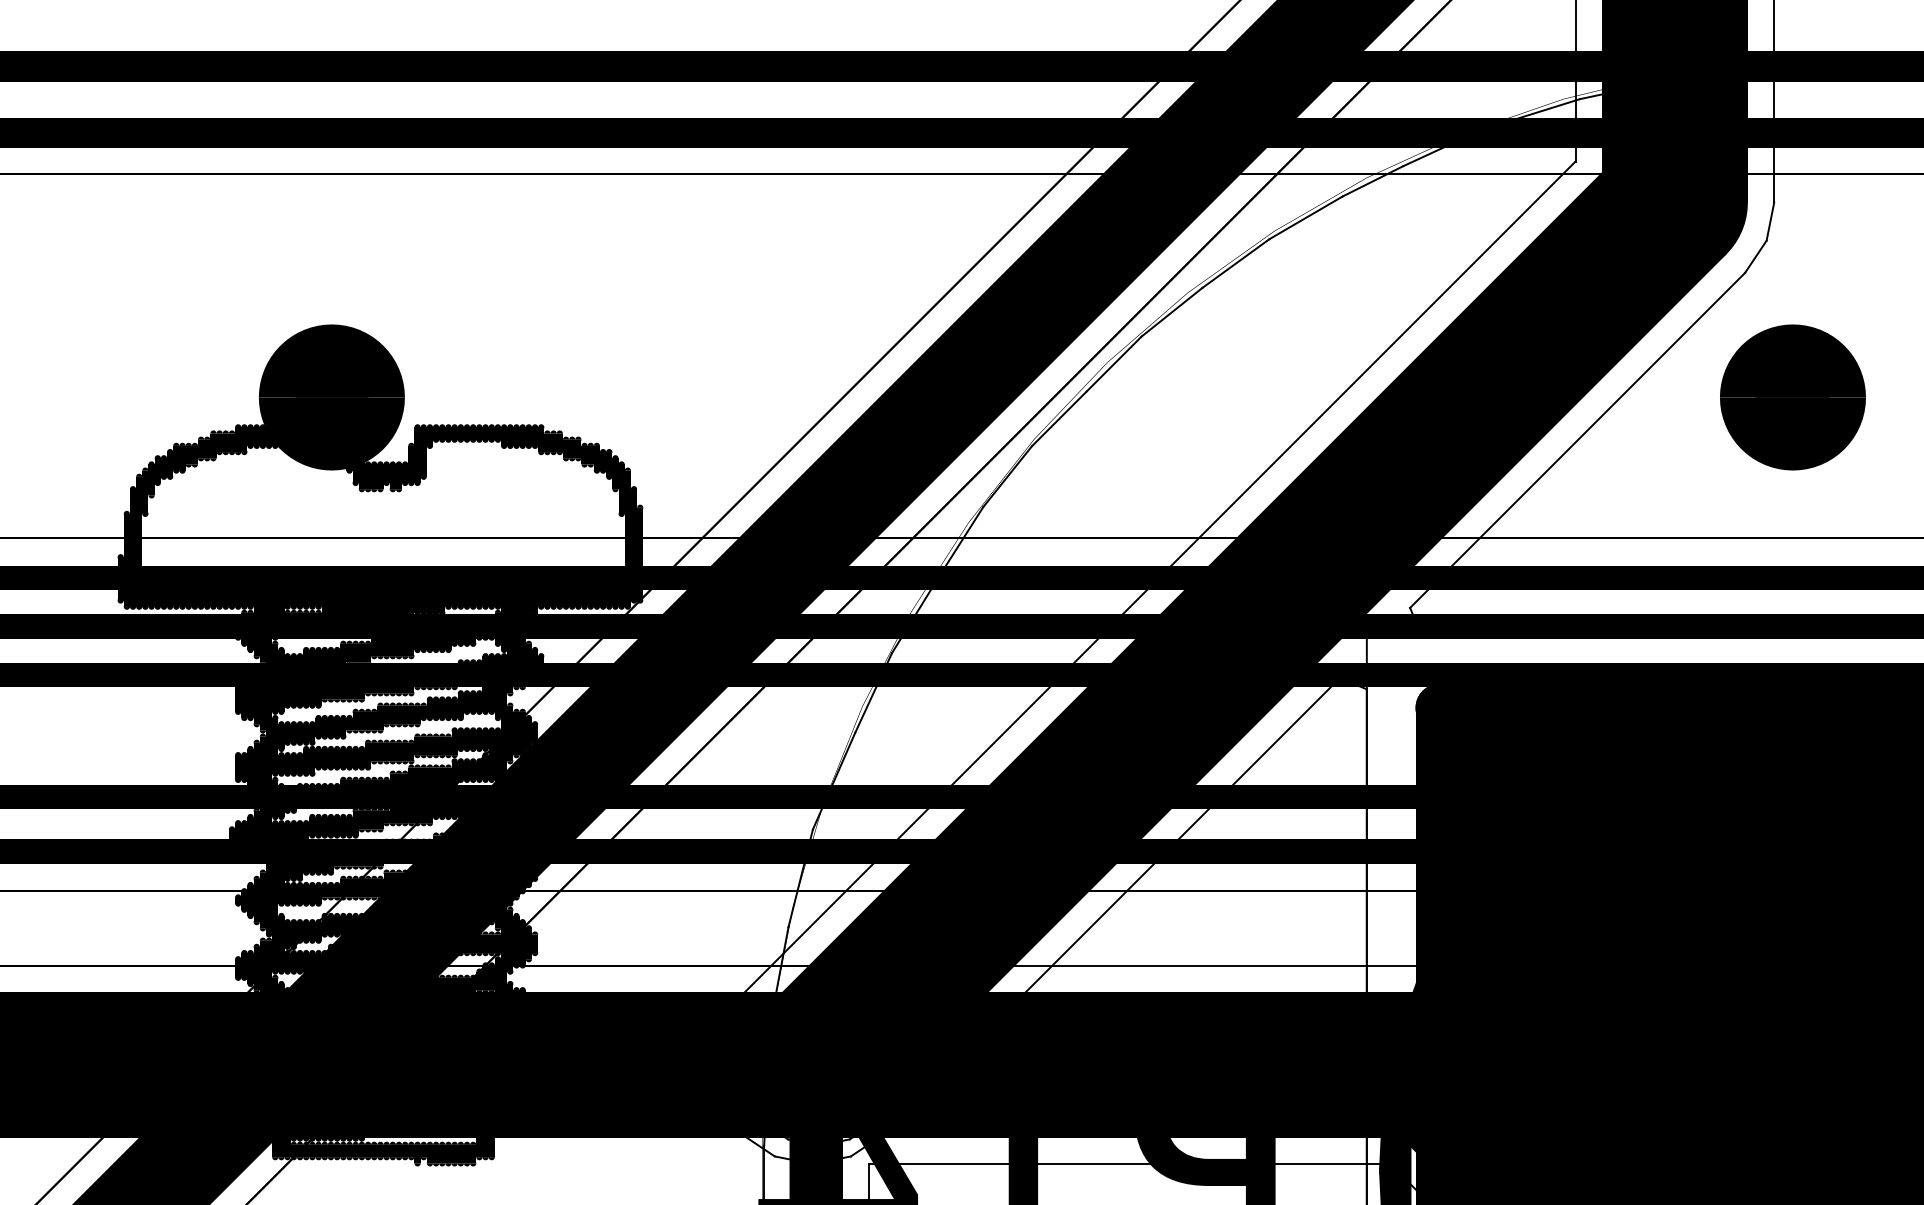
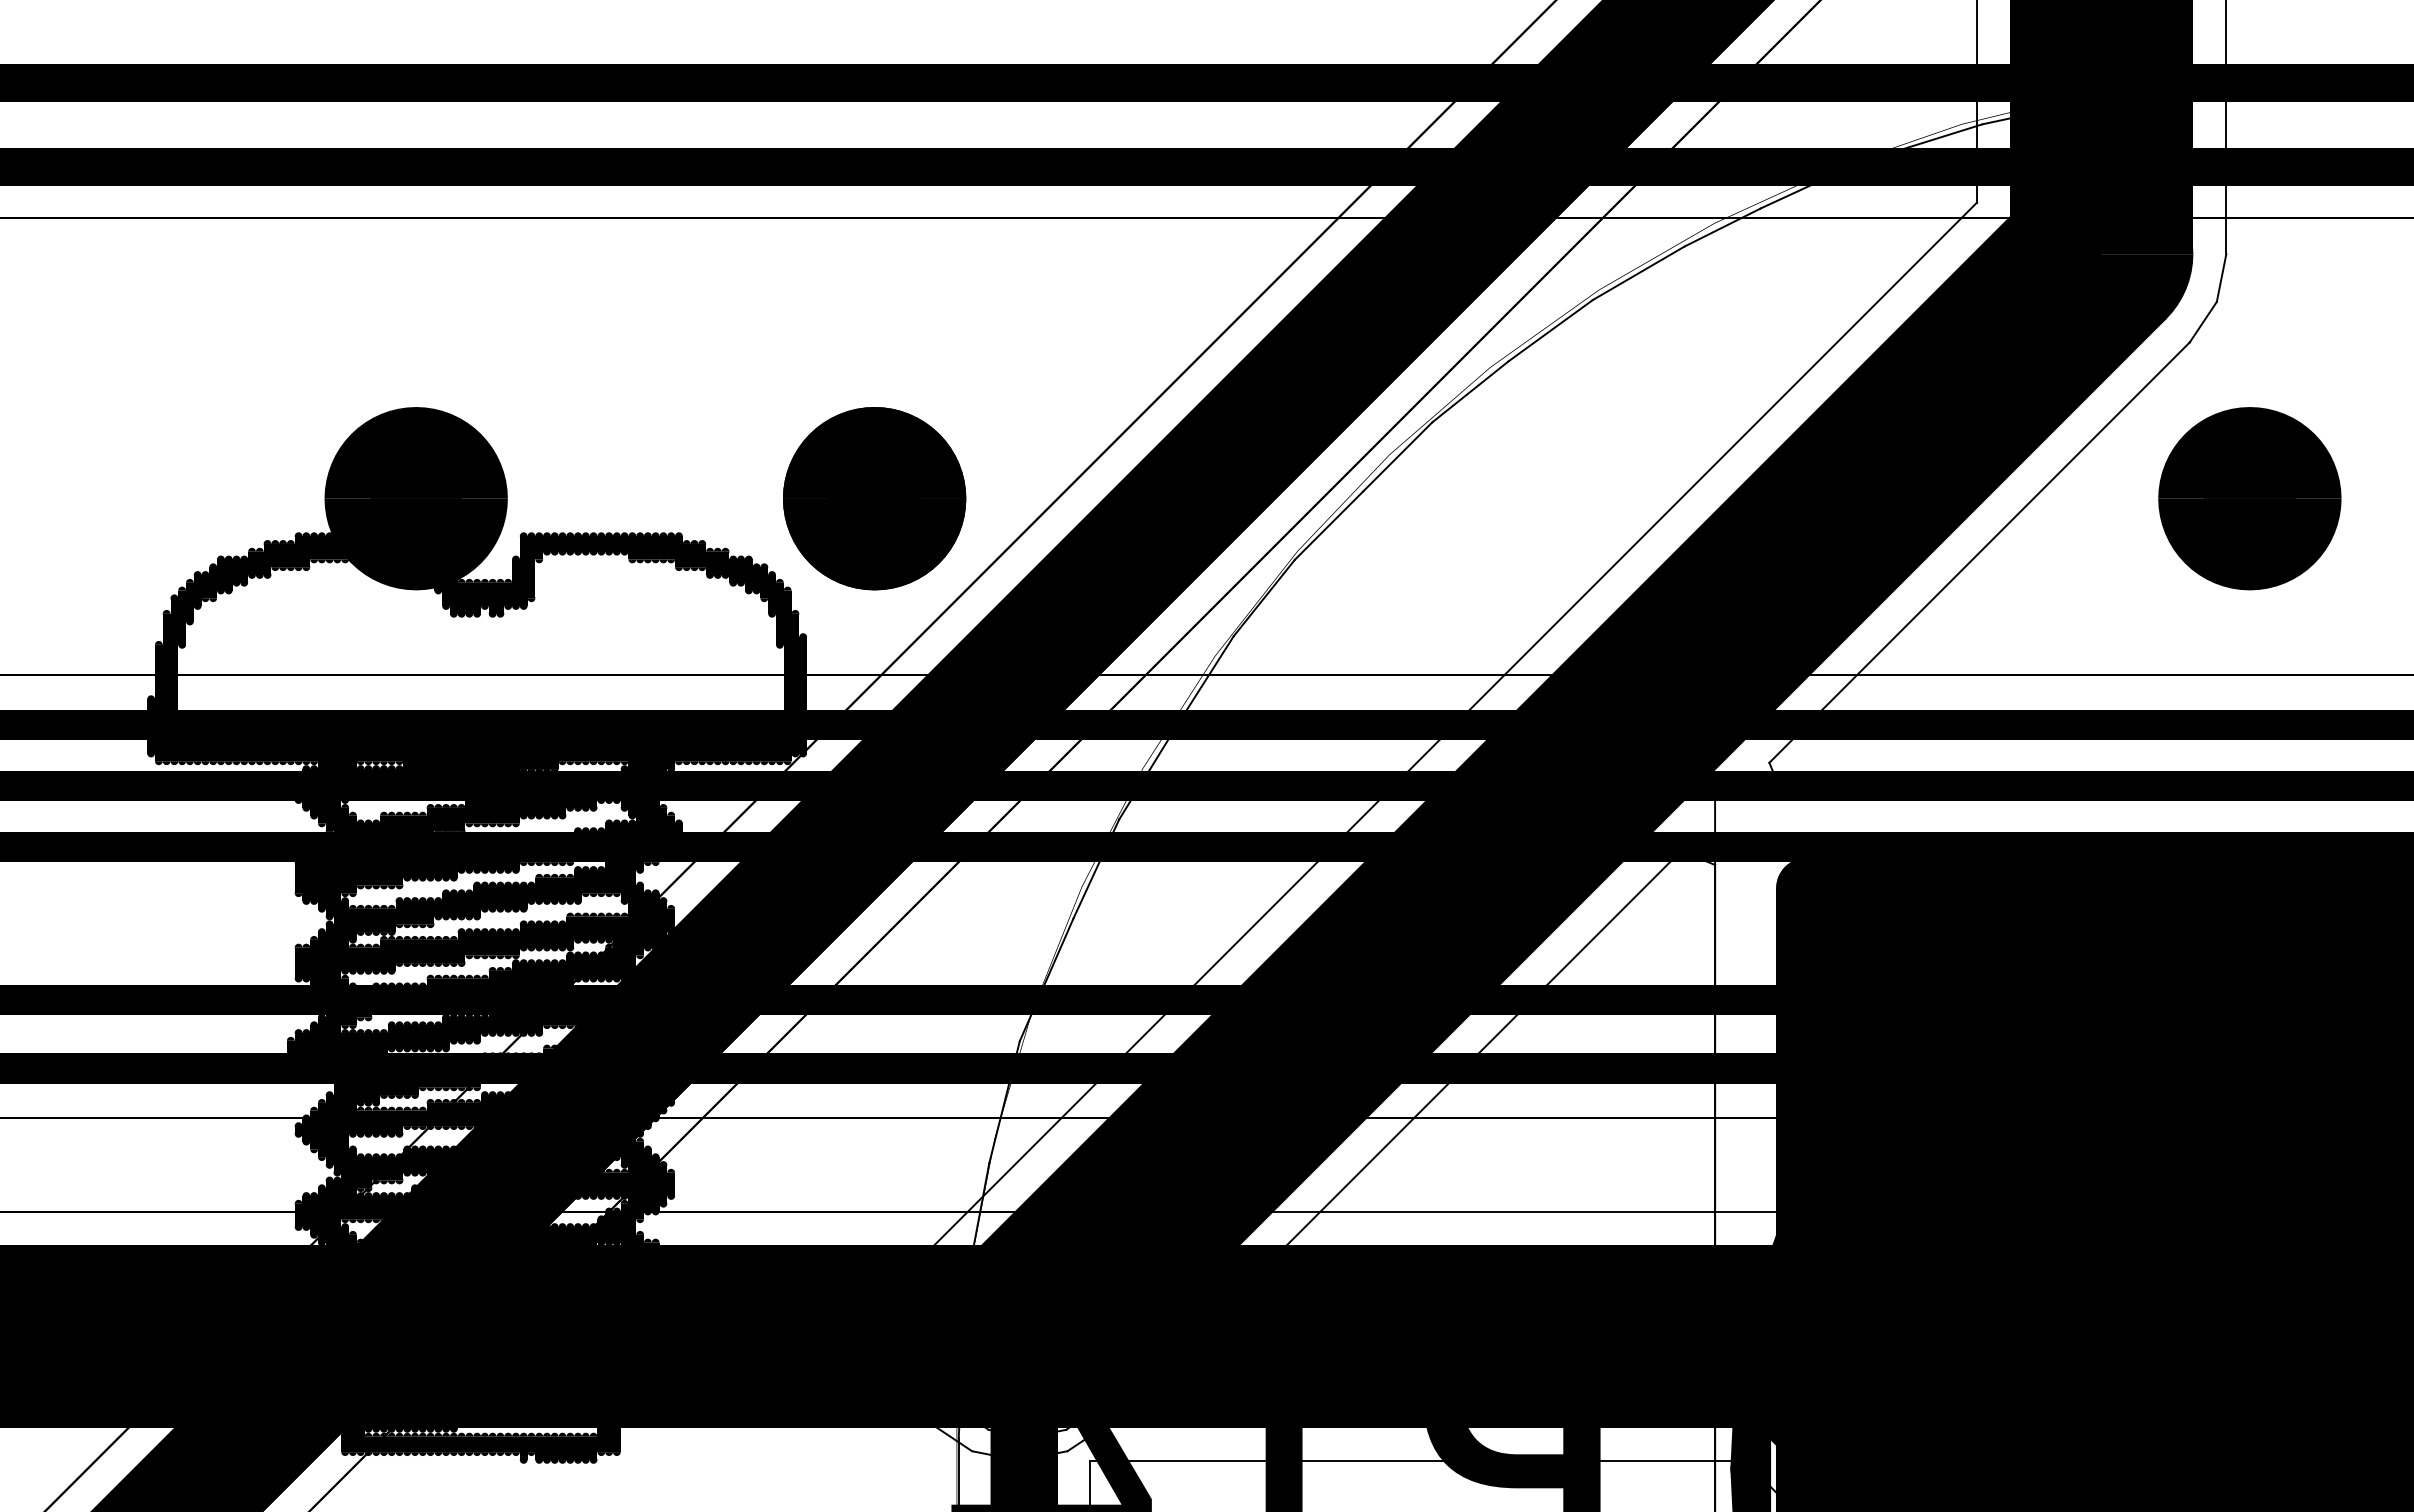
part: (697, 397) -> (874, 498), added

